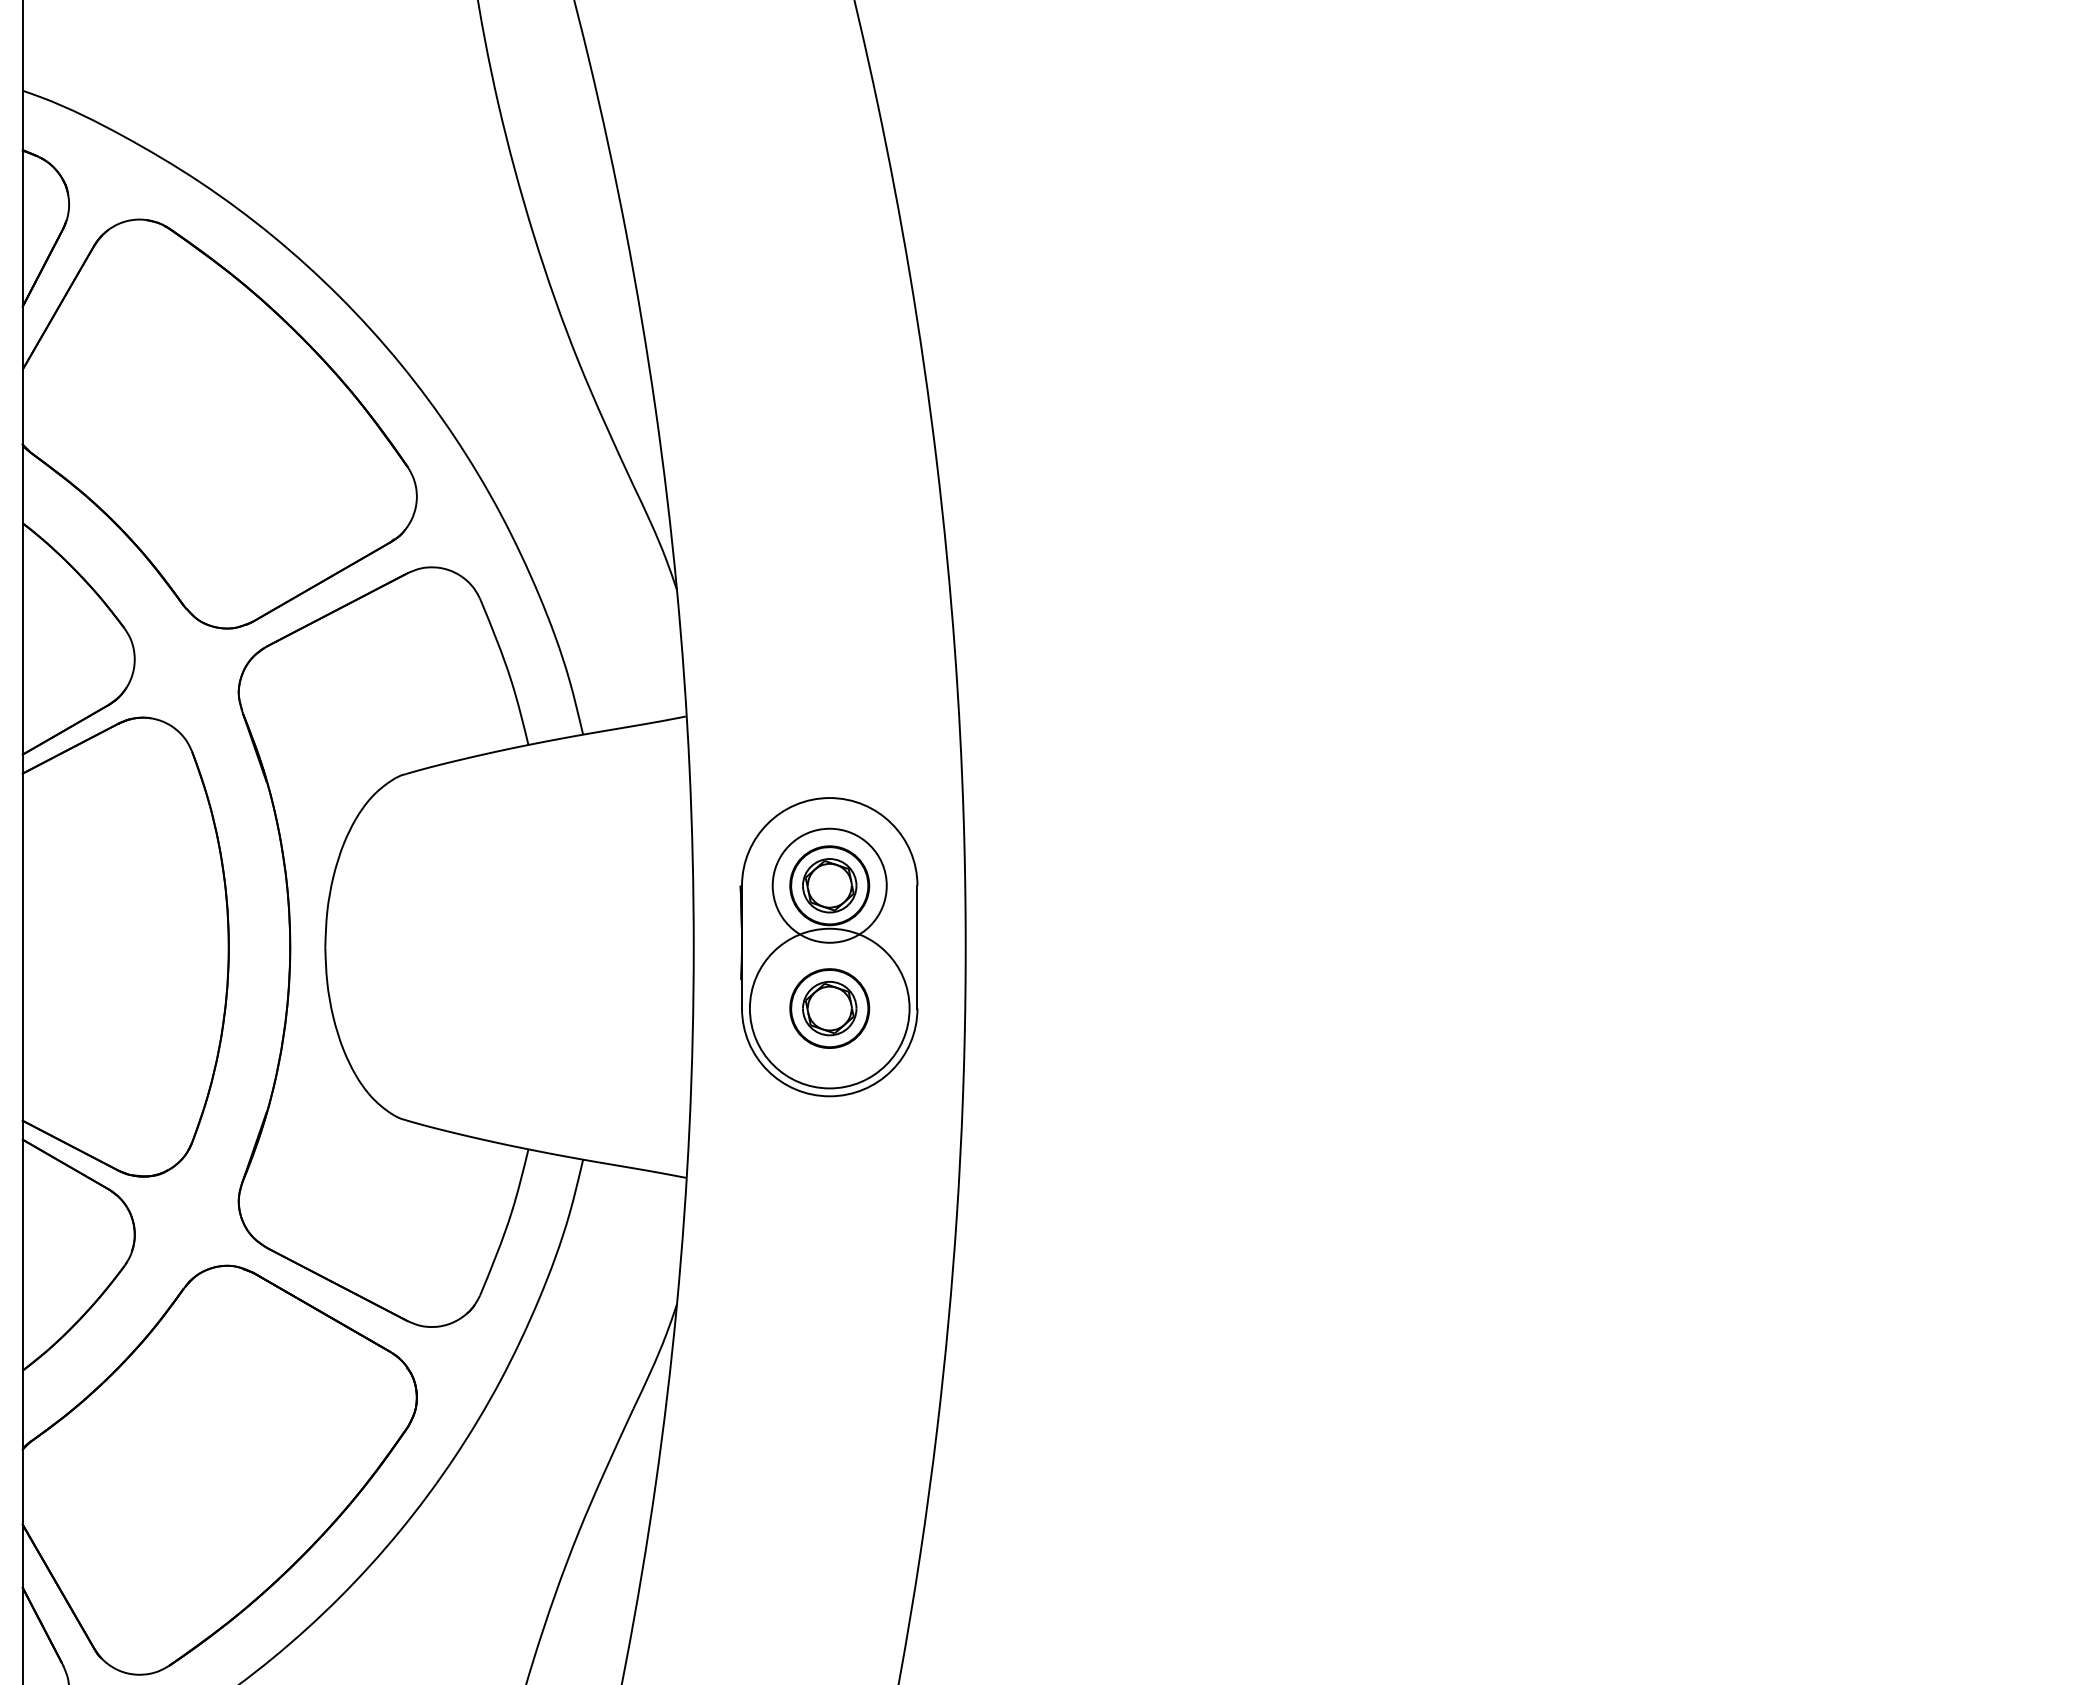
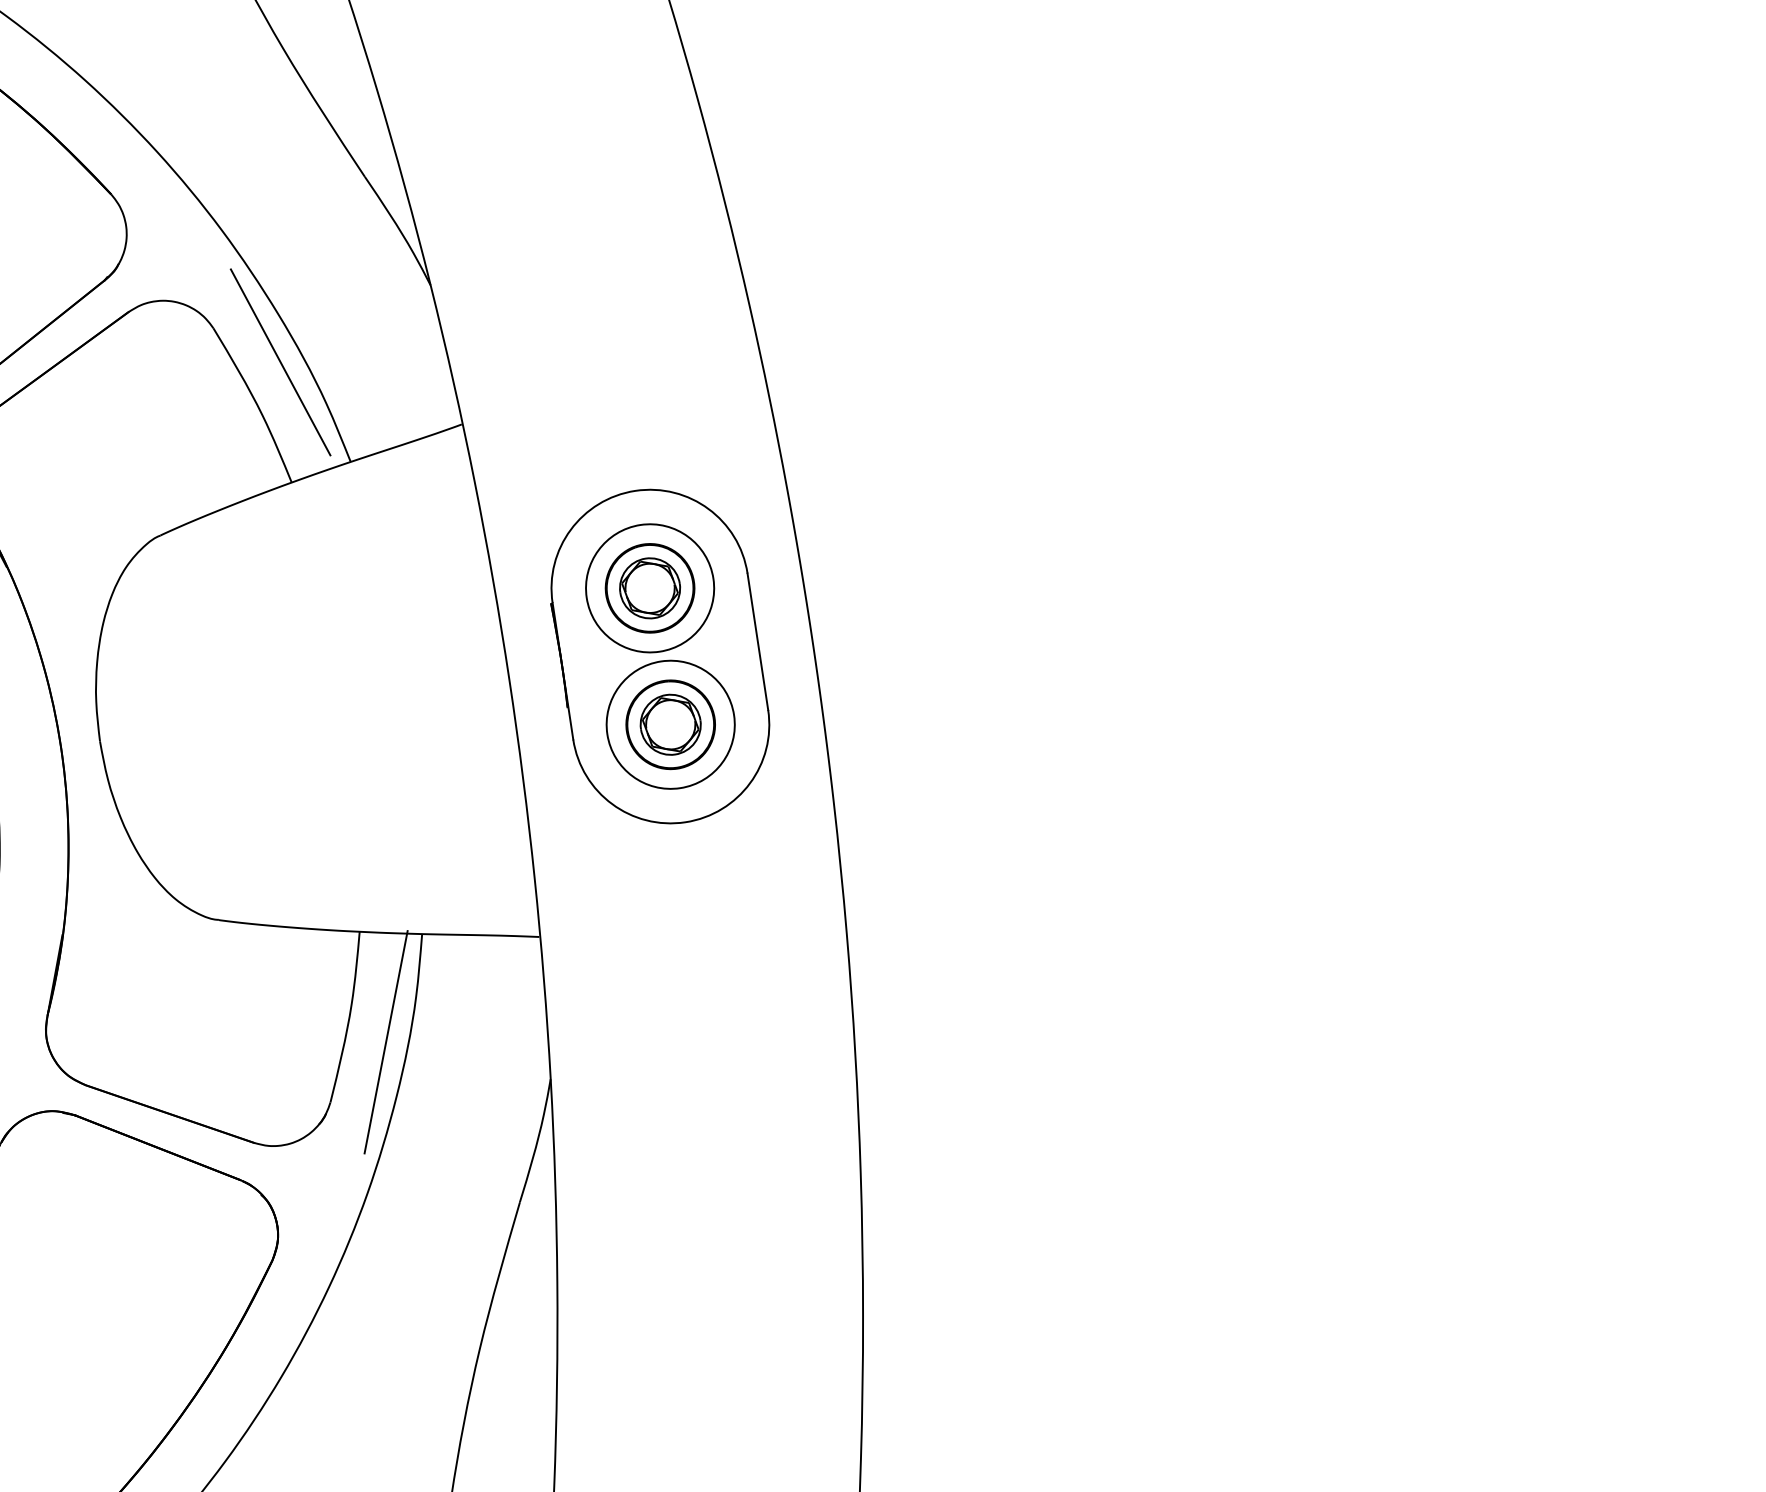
line: (534, 637) -> (280, 362), added
circle: (829, 1008) -> (670, 724), size x0.71
line: (536, 1250) -> (385, 1042), added

